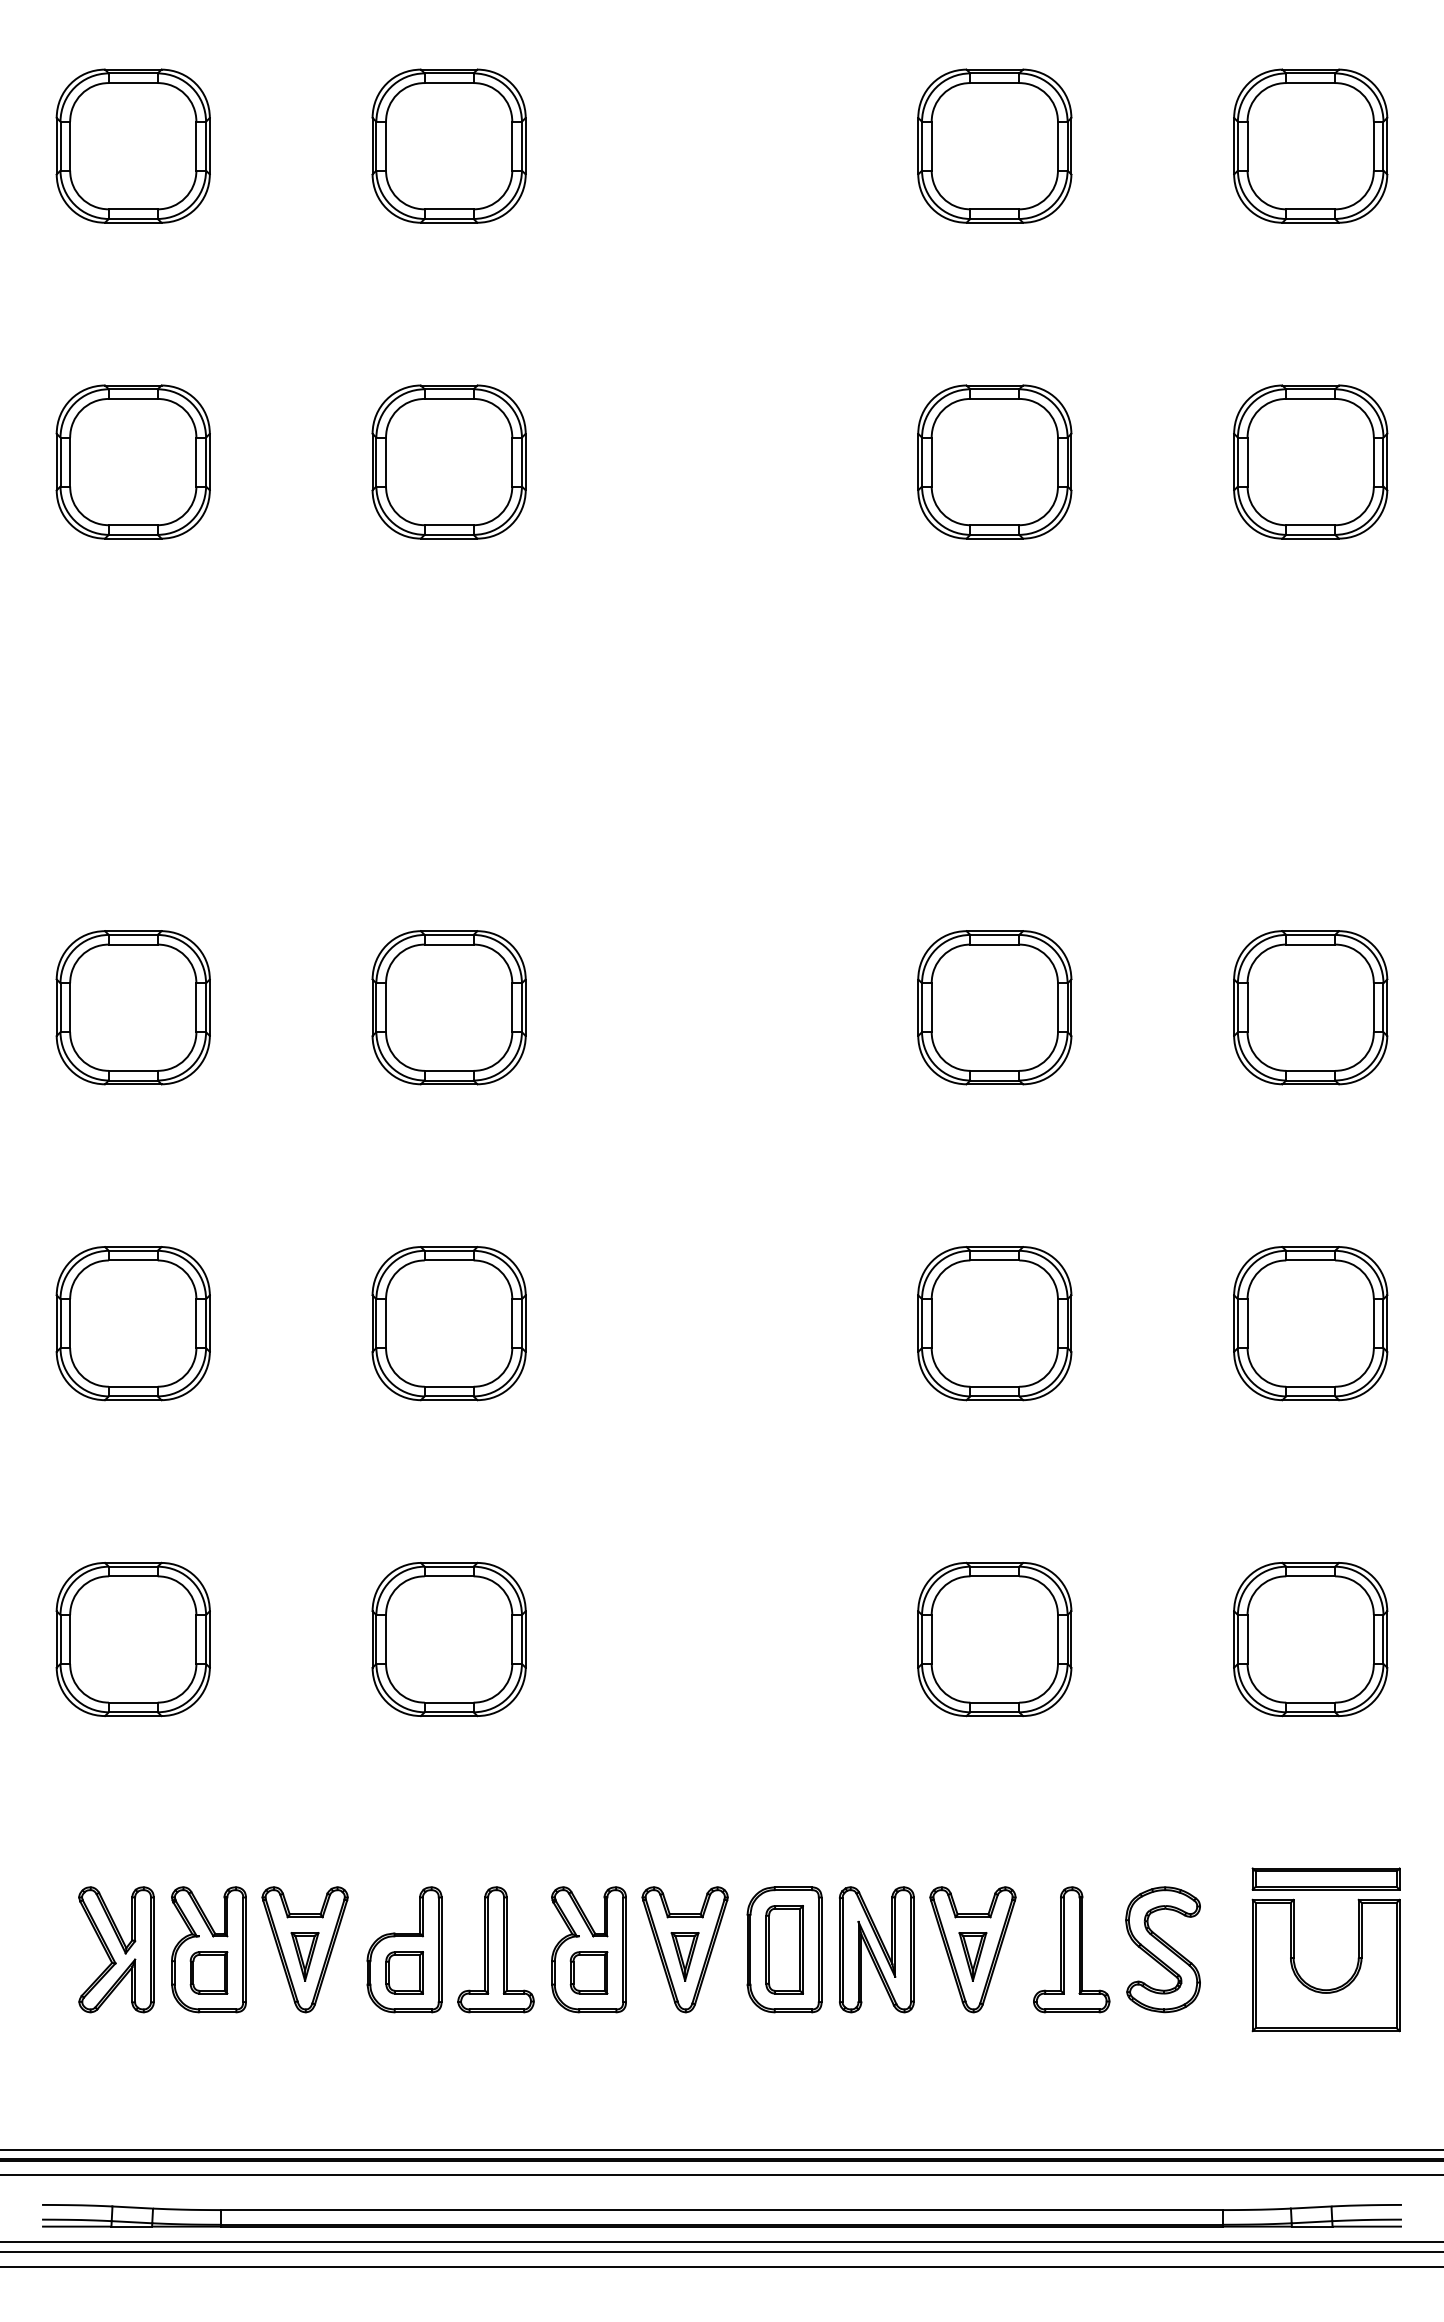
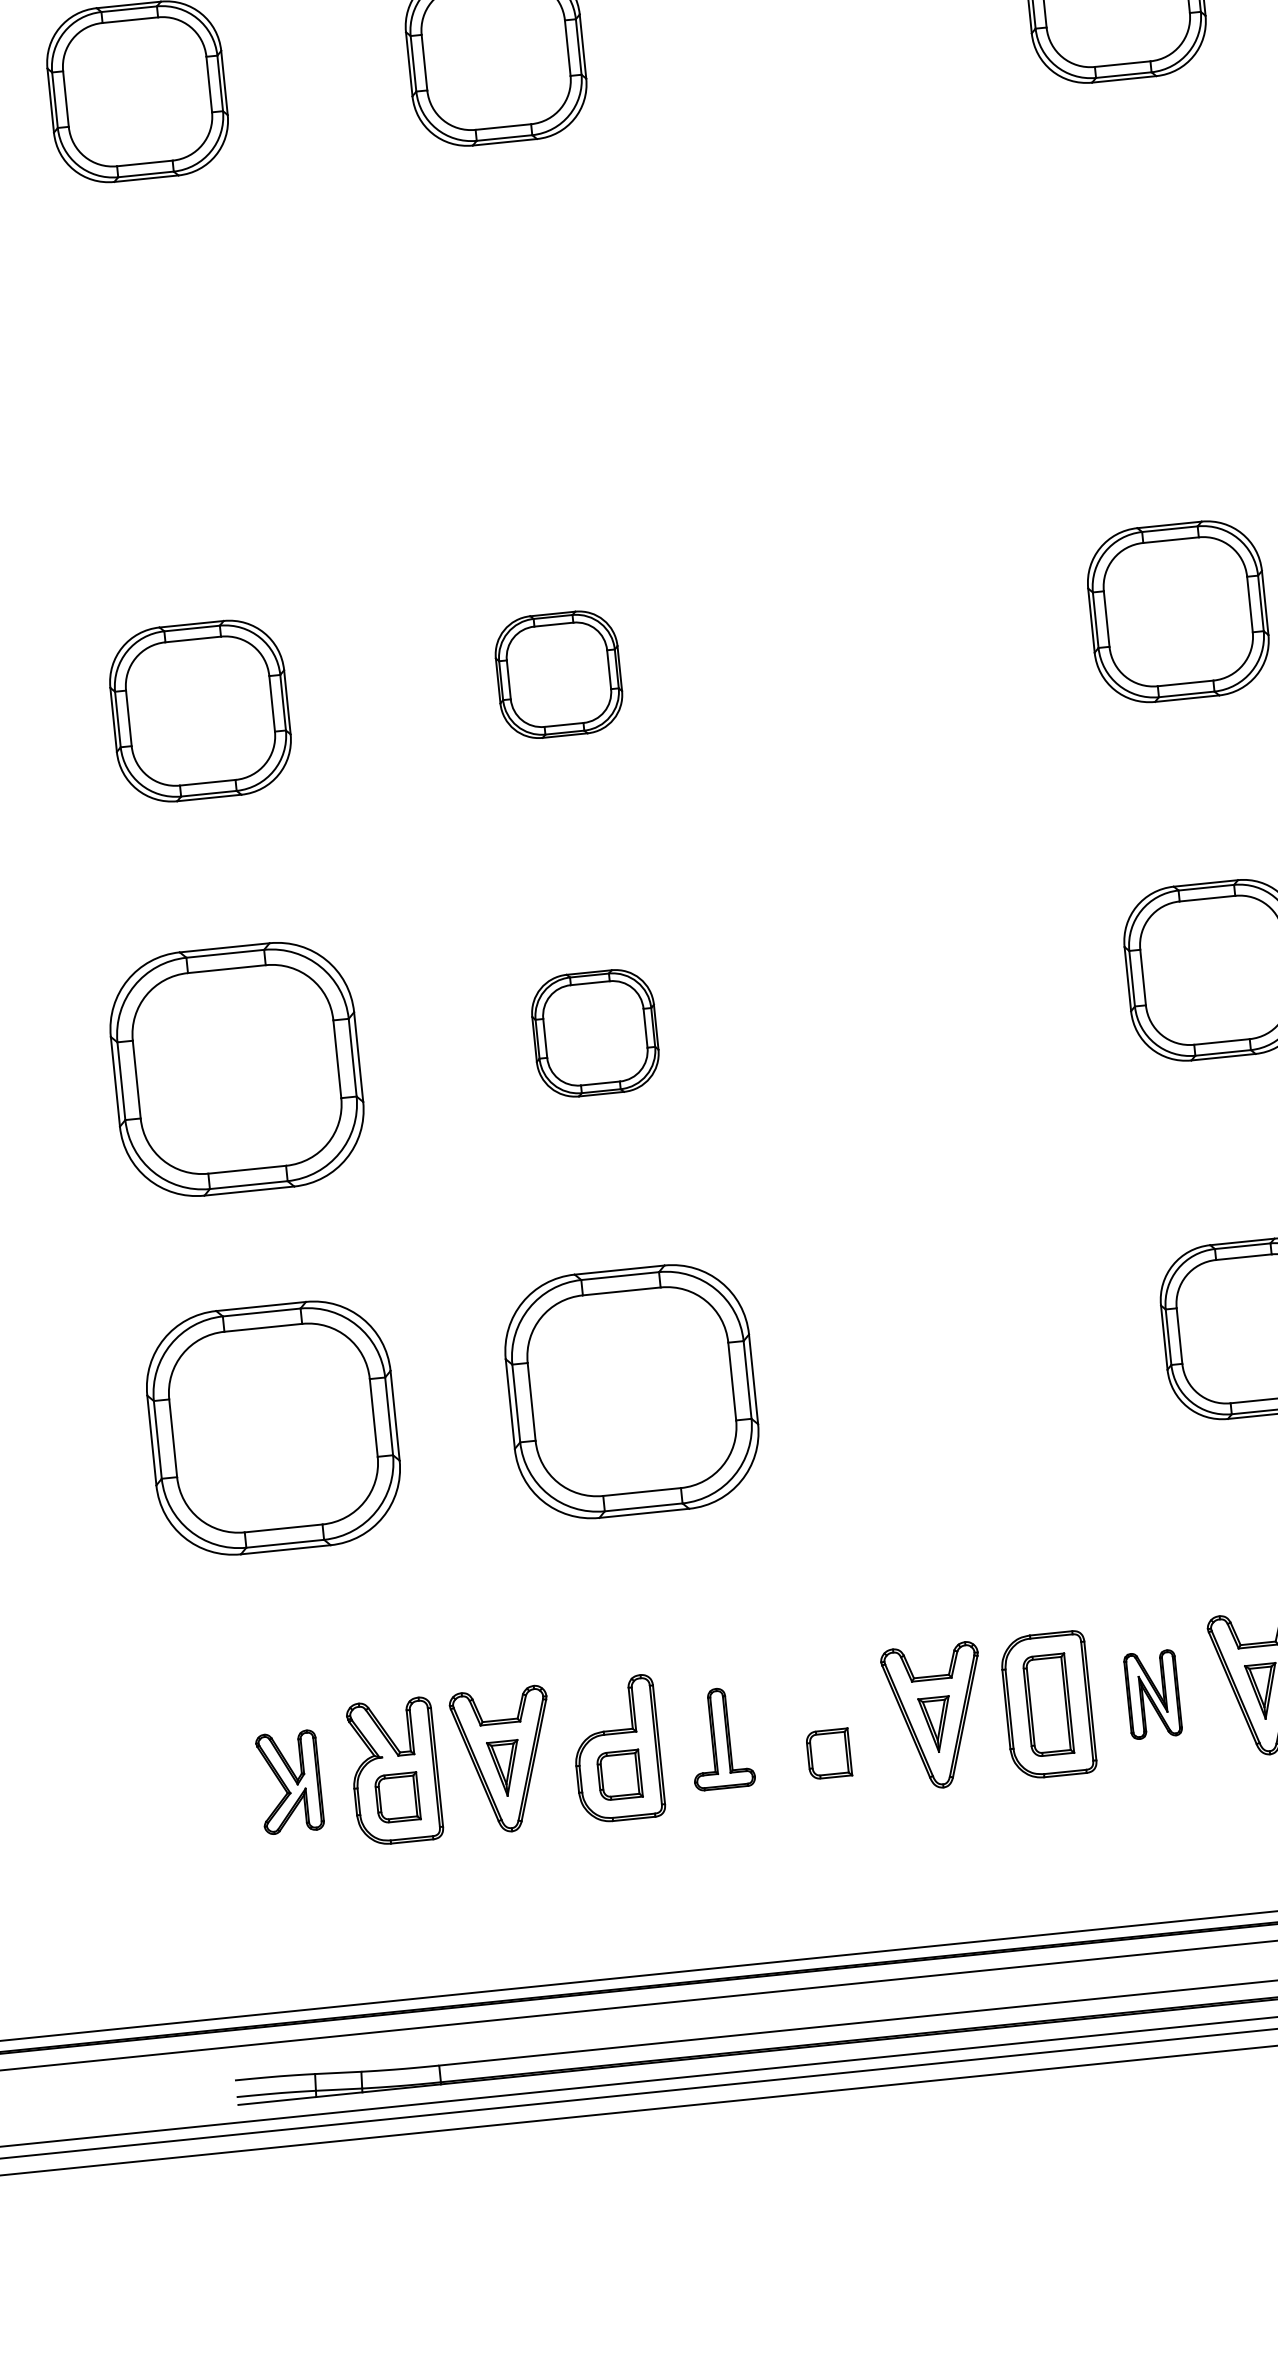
part: (448, 1007) -> (558, 674), size x0.7
part: (132, 1323) -> (236, 1069), size x1.4
part: (448, 1323) -> (594, 1033), size x0.7
part: (132, 1639) -> (272, 1428), size x1.4
part: (448, 1639) -> (631, 1391), size x1.4
part: (116, 1949) -> (290, 1781), size x0.7
part: (495, 1949) -> (720, 1738), size x0.7
part: (588, 1949) -> (825, 1727), removed
part: (876, 1949) -> (1152, 1694), size x0.6

